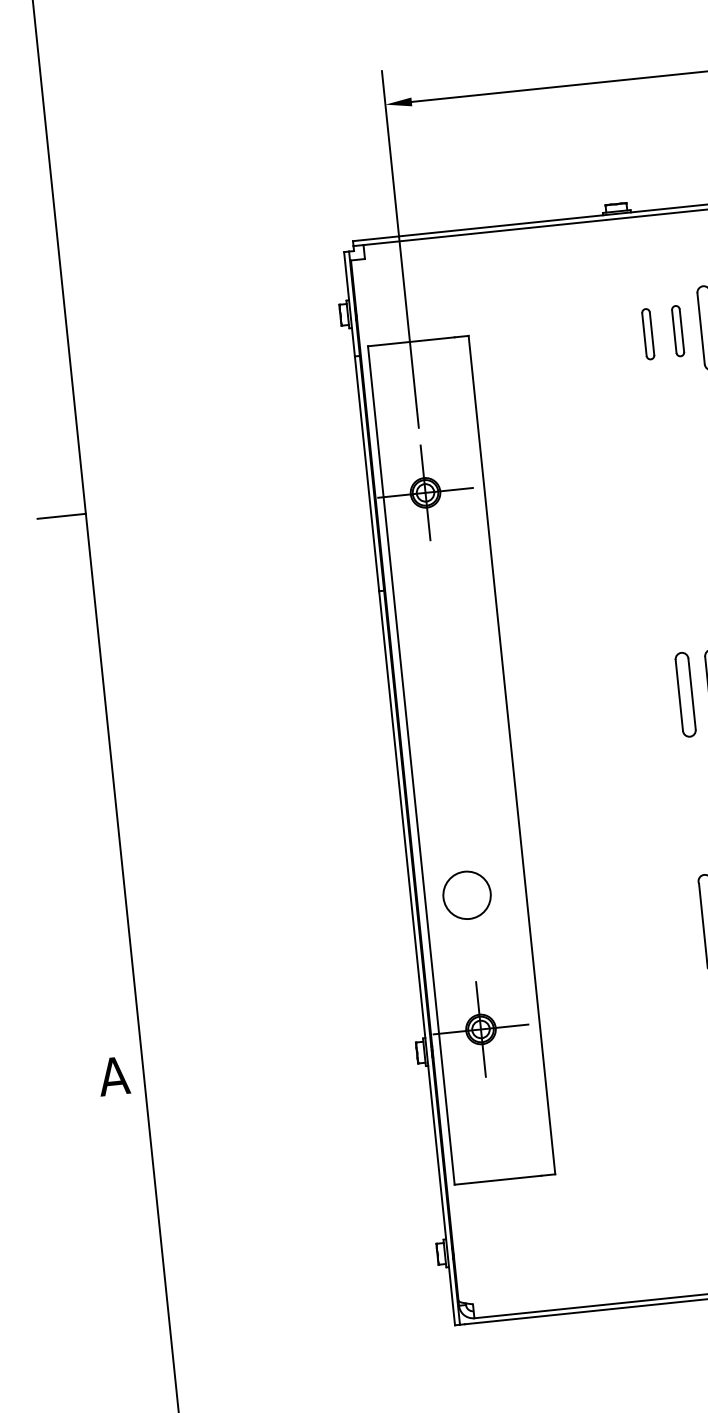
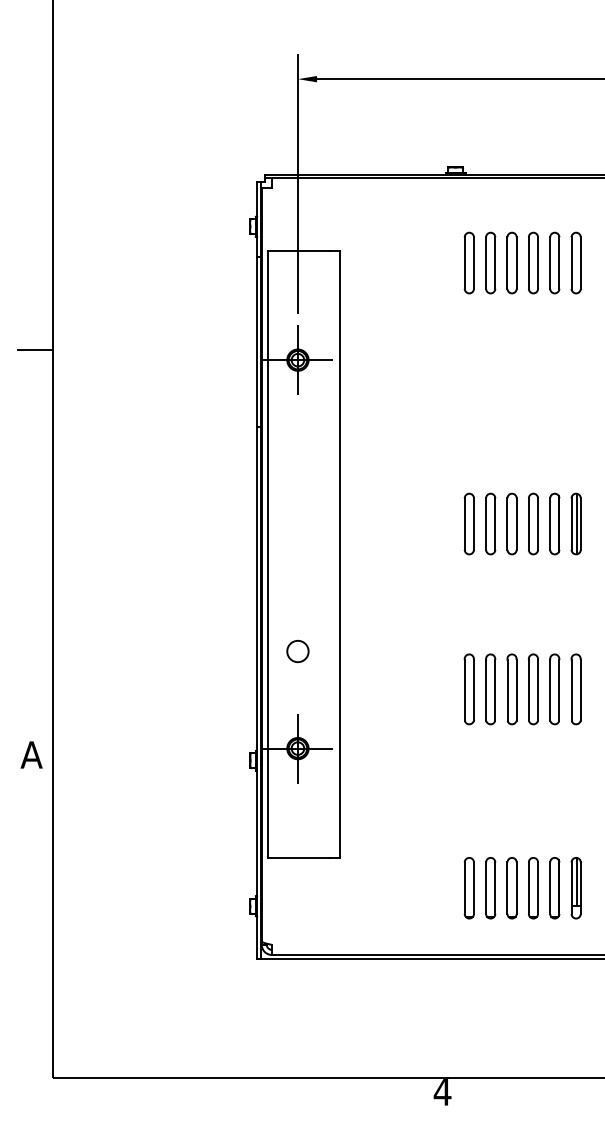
part: (677, 330) -> (490, 262), size x1.67
part: (647, 333) -> (468, 262), size x1.67
circle: (466, 895) -> (297, 651), size x0.62

